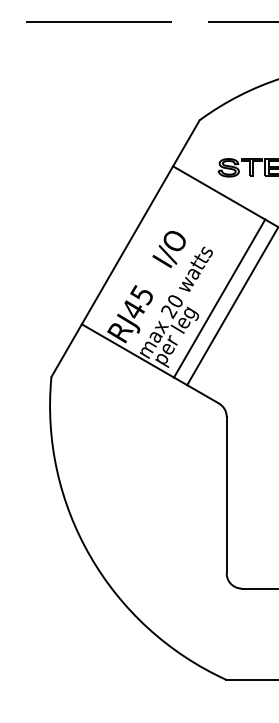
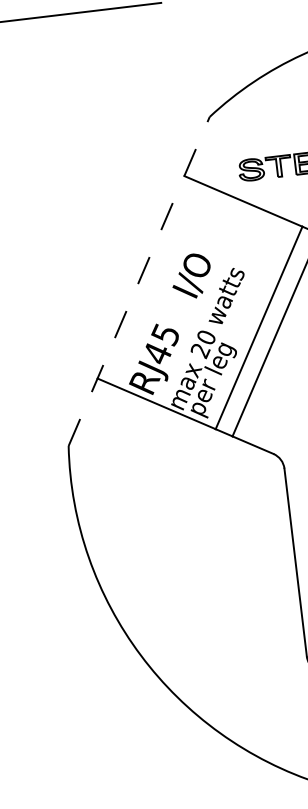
line: (125, 248) -> (139, 281), solid -> dashed

